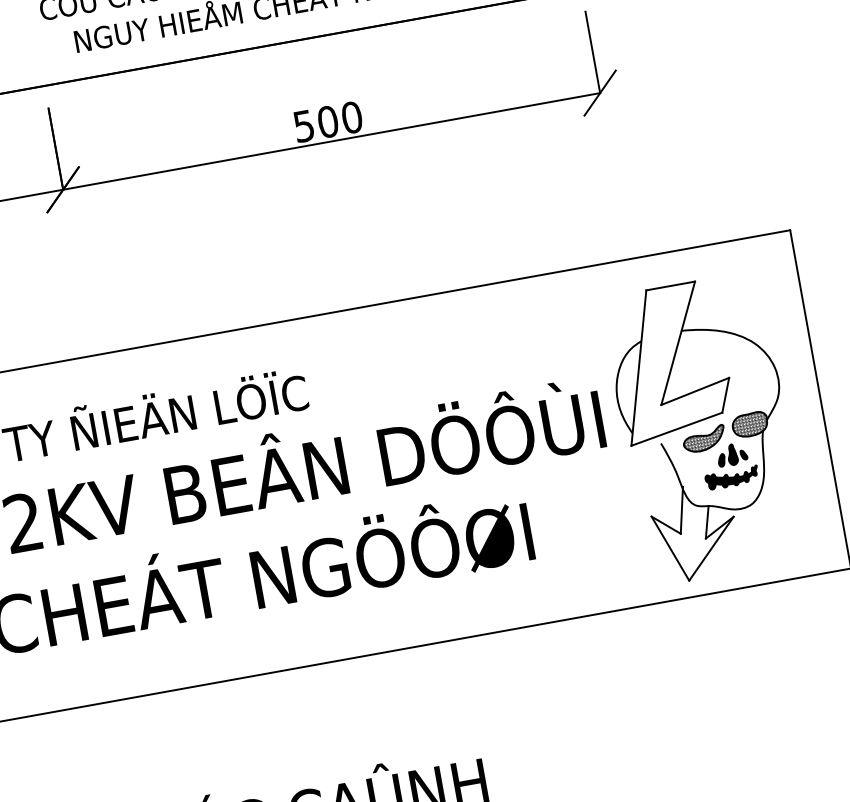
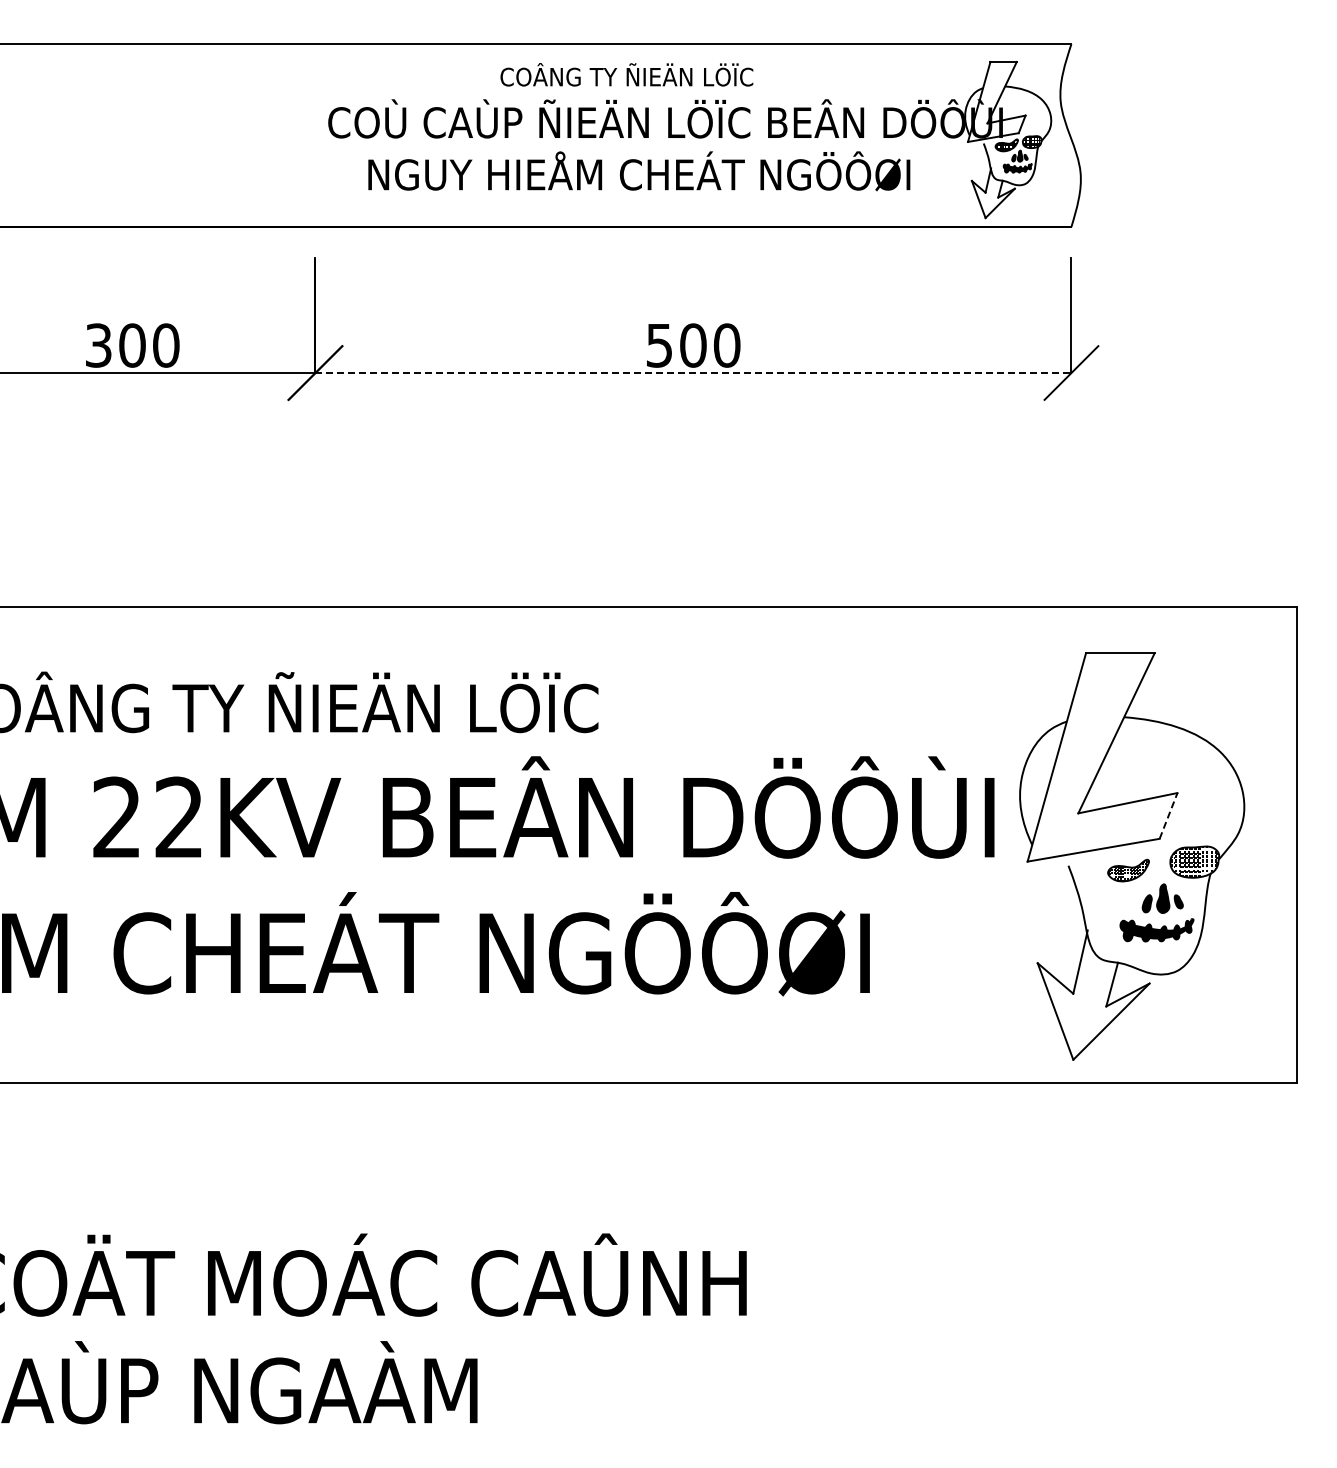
line: (331, 141) -> (693, 373), solid -> dashed
line: (725, 395) -> (1168, 815), solid -> dashed
part: (704, 439) -> (1128, 870), size x0.7

